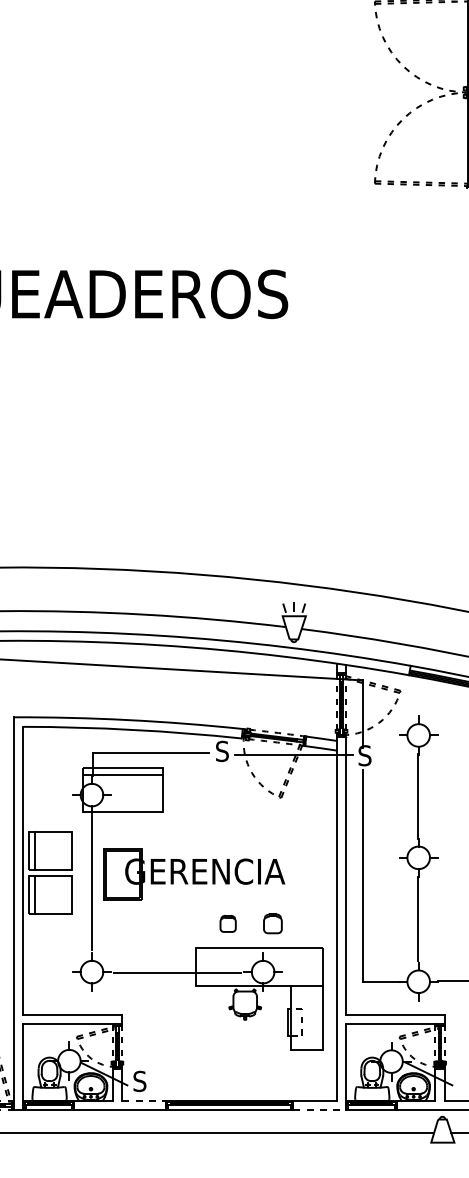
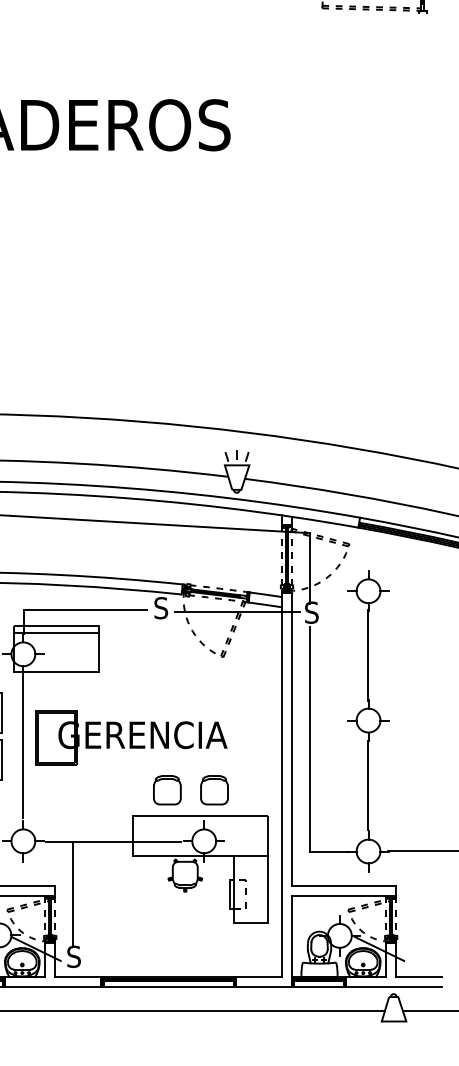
part: (227, 923) -> (166, 789), size x1.67
part: (272, 923) -> (214, 789), size x1.43
line: (139, 1022) -> (73, 894), added
line: (144, 1100) -> (78, 976), dashed -> solid
line: (320, 1110) -> (264, 987), dashed -> solid

